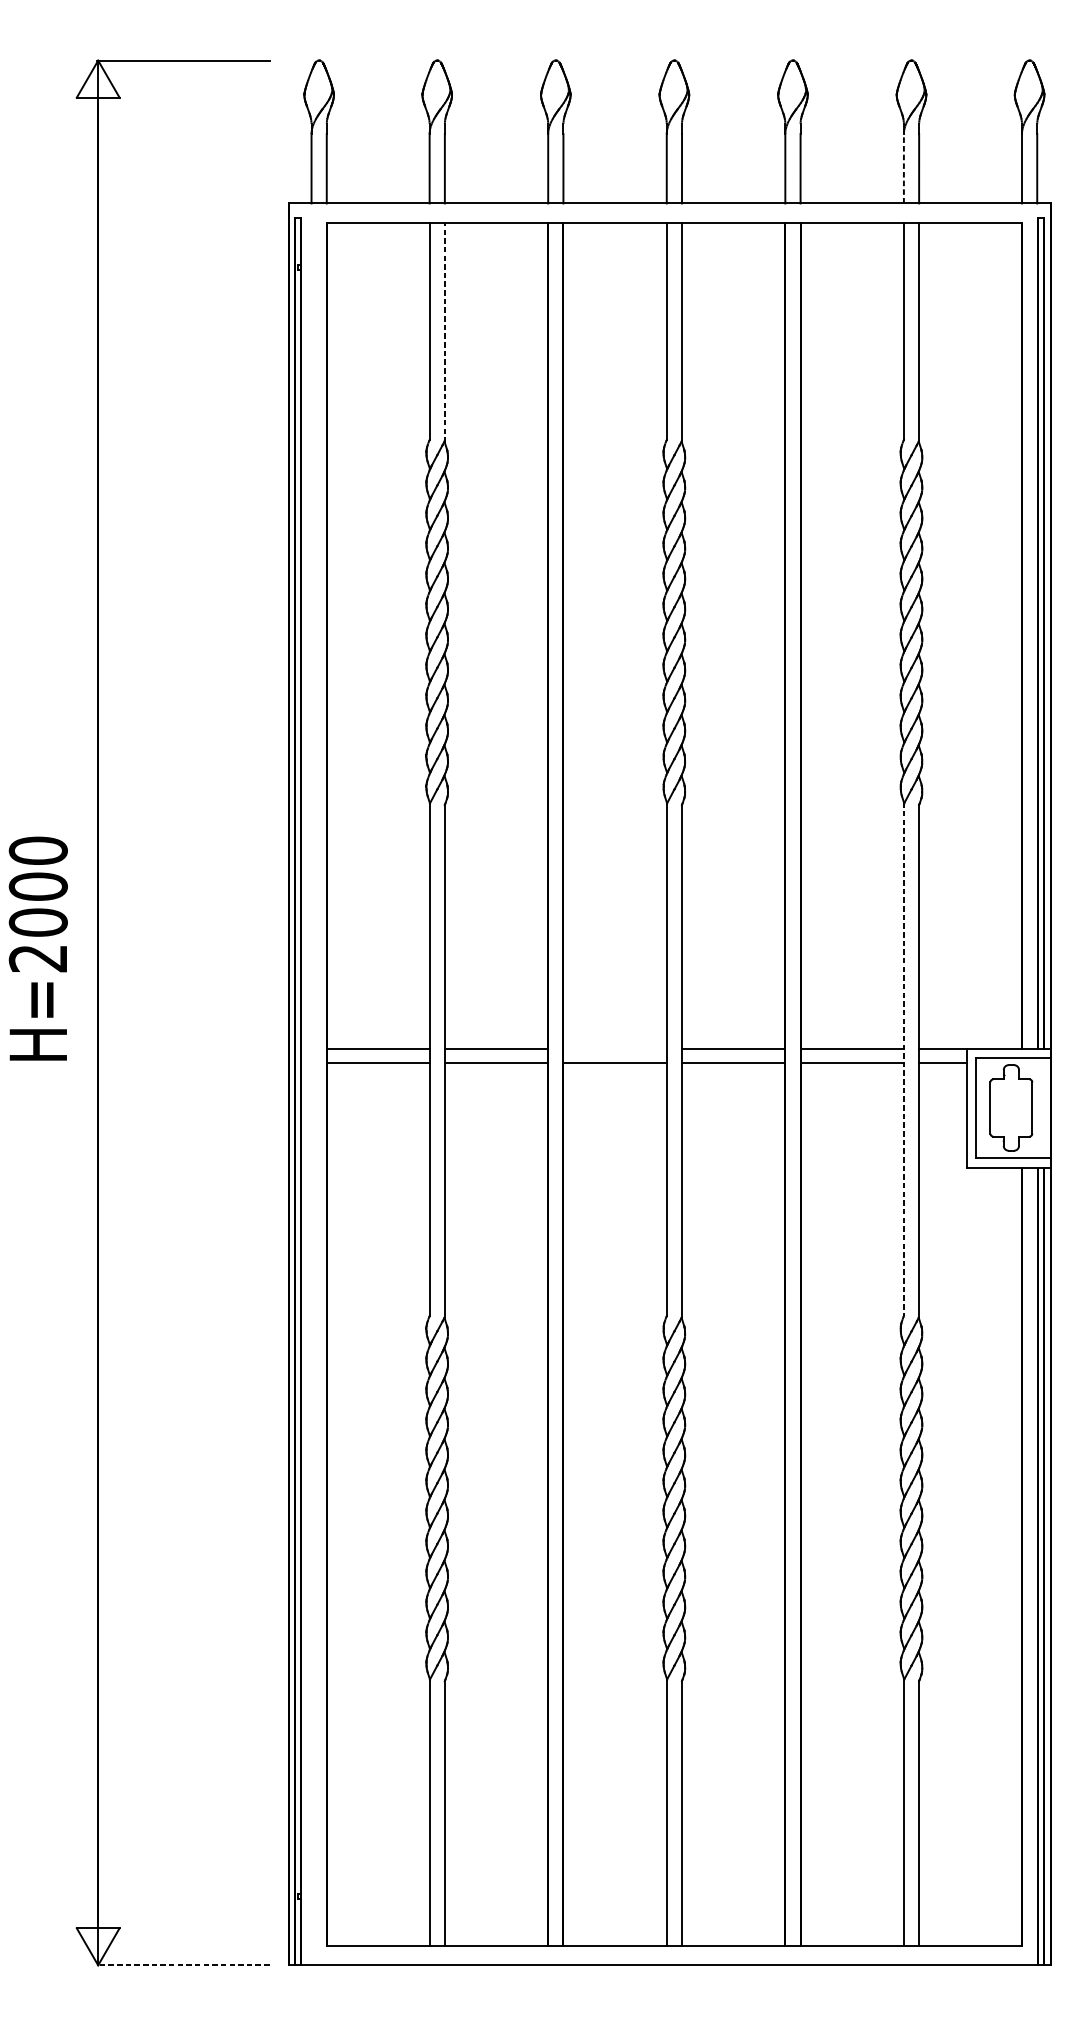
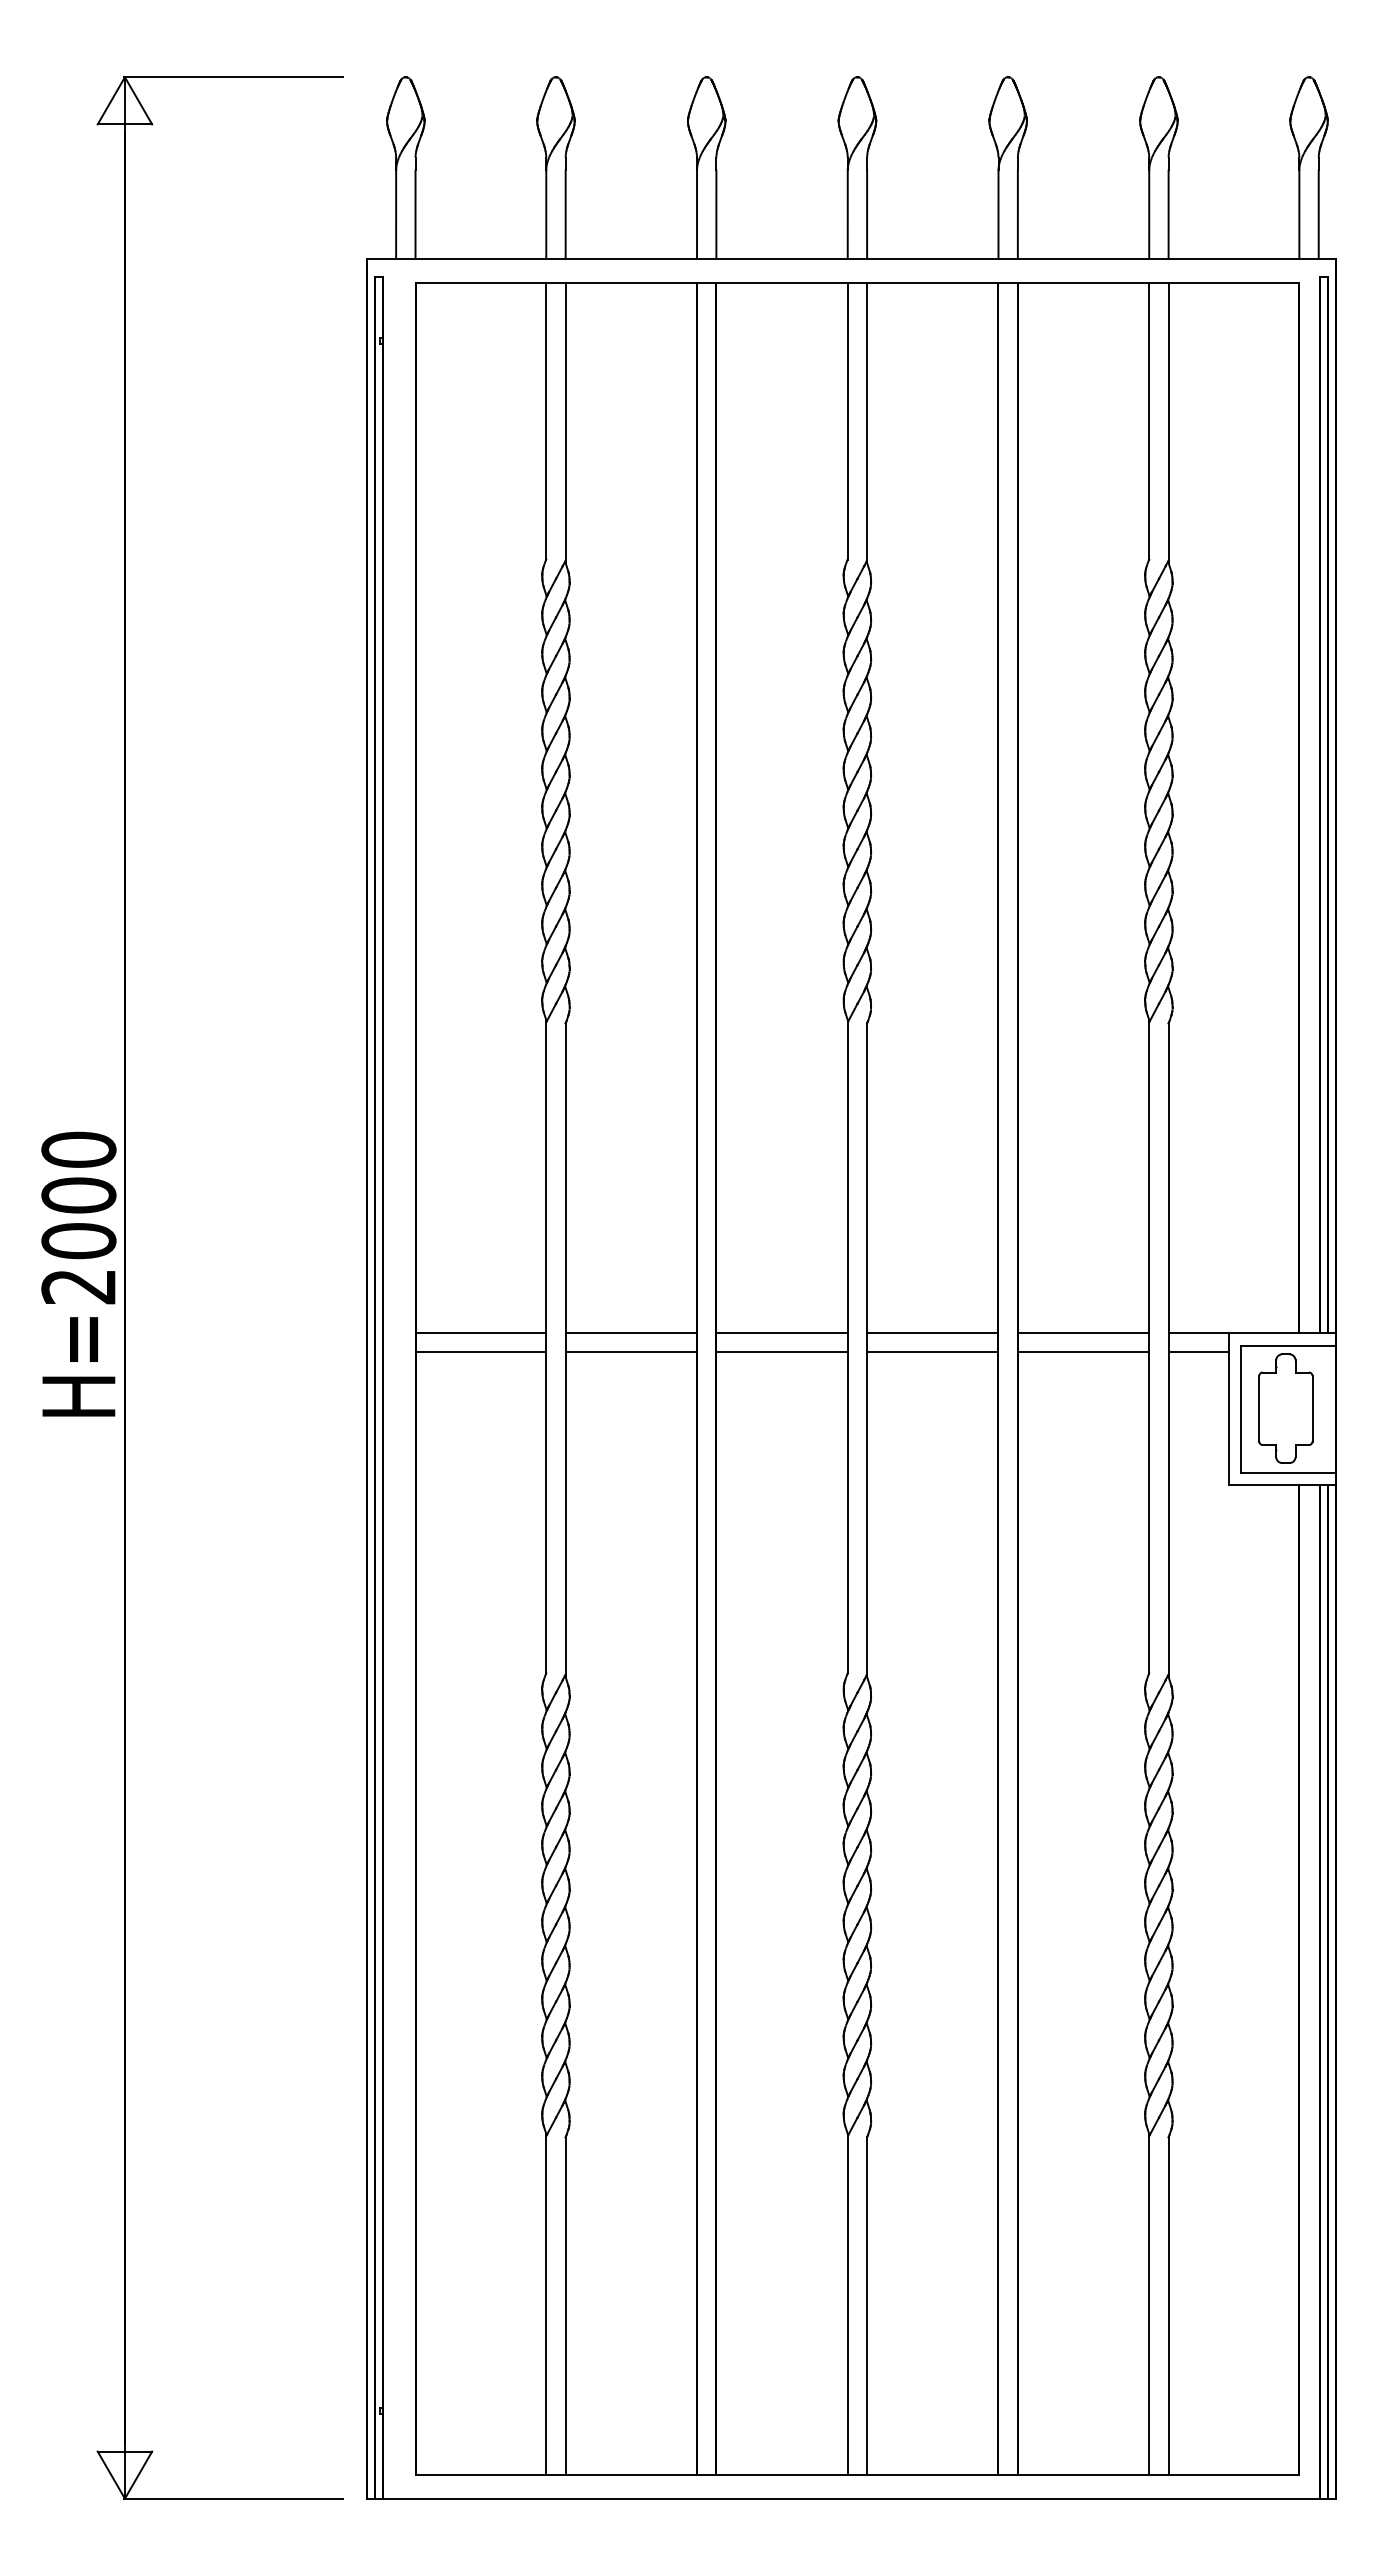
line: (904, 168) -> (1149, 214), dashed -> solid
line: (444, 332) -> (565, 423), dashed -> solid
text: (38, 948) -> (78, 1273), moved
line: (614, 1048) -> (781, 1333), added
line: (904, 1059) -> (1149, 1346), dashed -> solid
line: (183, 1965) -> (233, 2498), dashed -> solid

